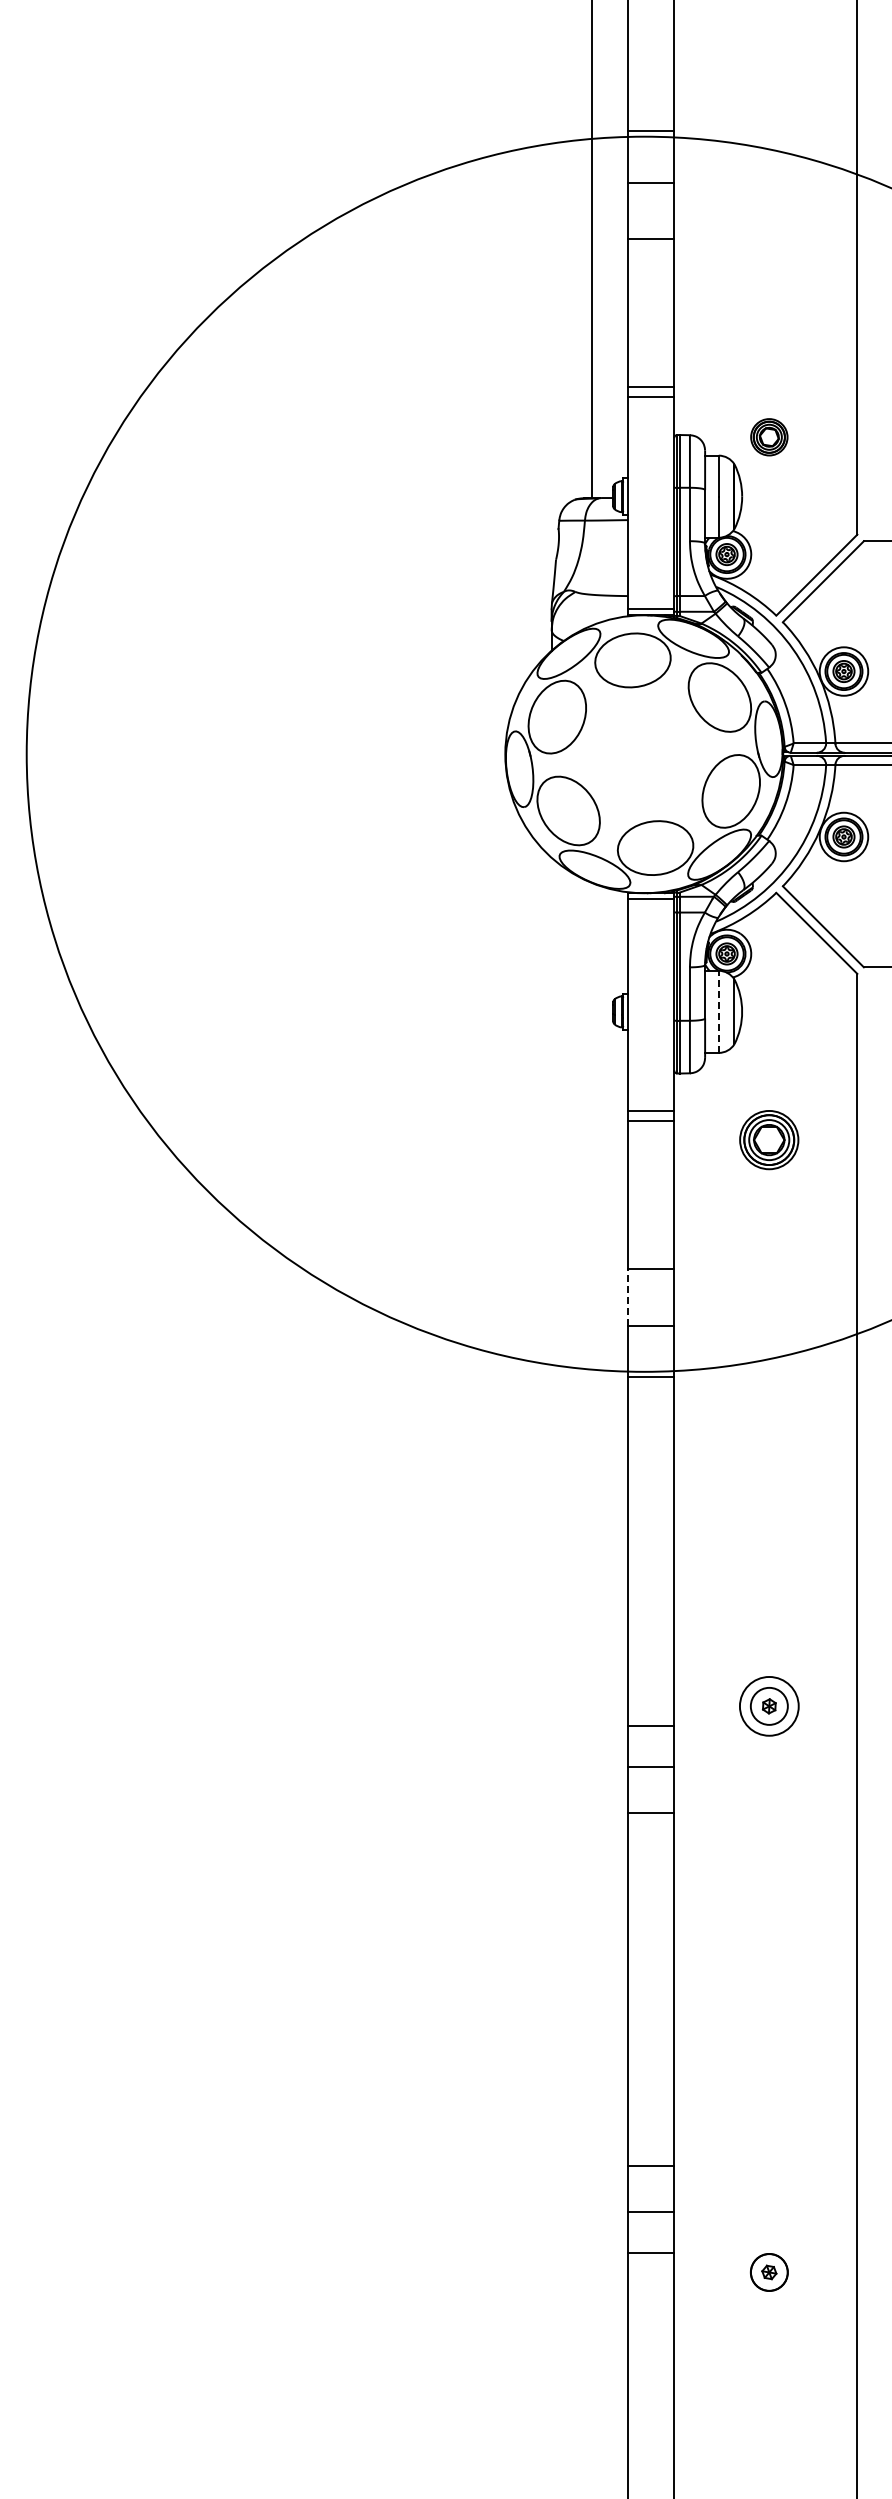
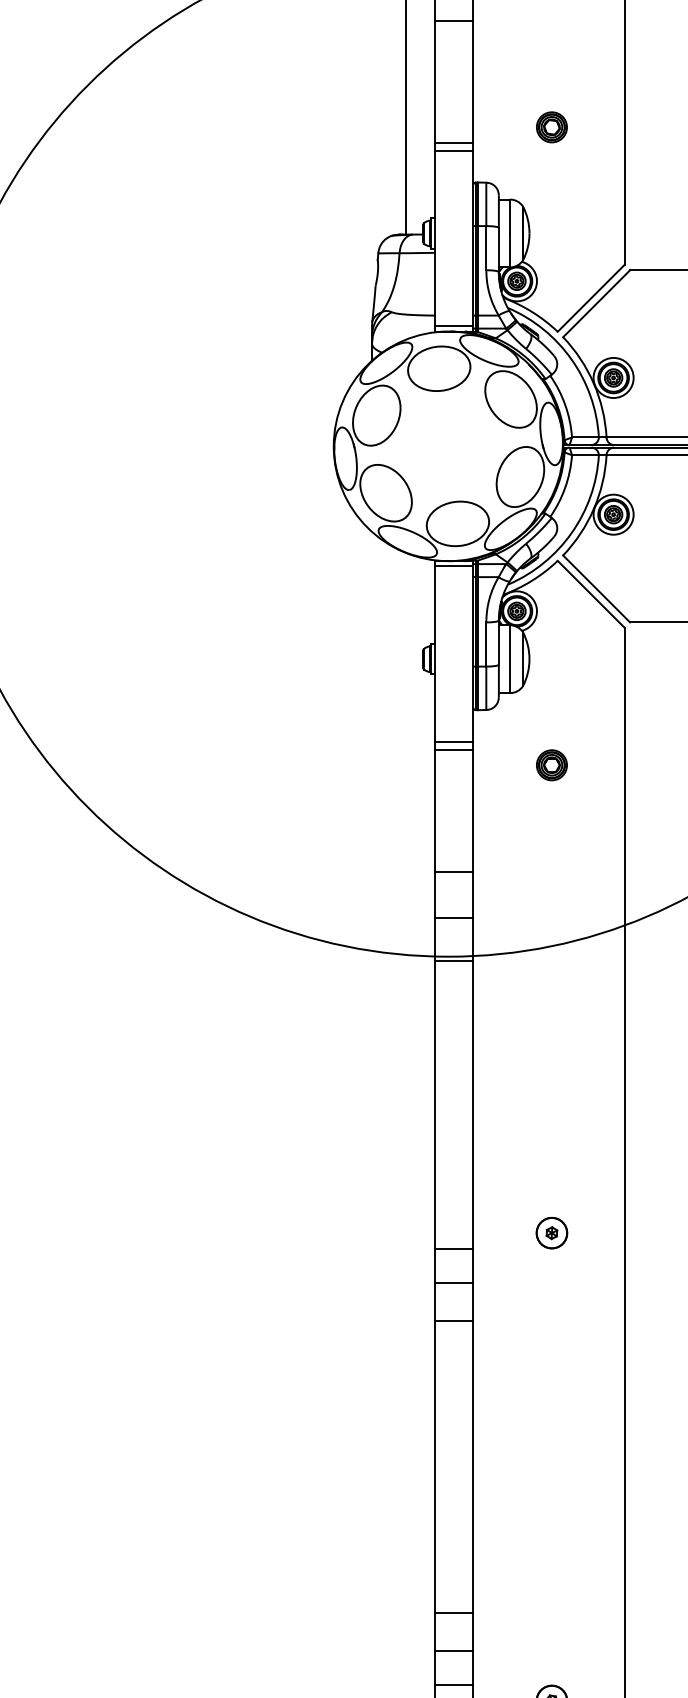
part: (769, 437) -> (552, 127), moved
line: (718, 1011) -> (509, 658), dashed -> solid
part: (769, 1140) -> (552, 765), size x0.62
line: (627, 1296) -> (434, 894), dashed -> solid
circle: (768, 1706) -> (551, 1233), size x0.62

